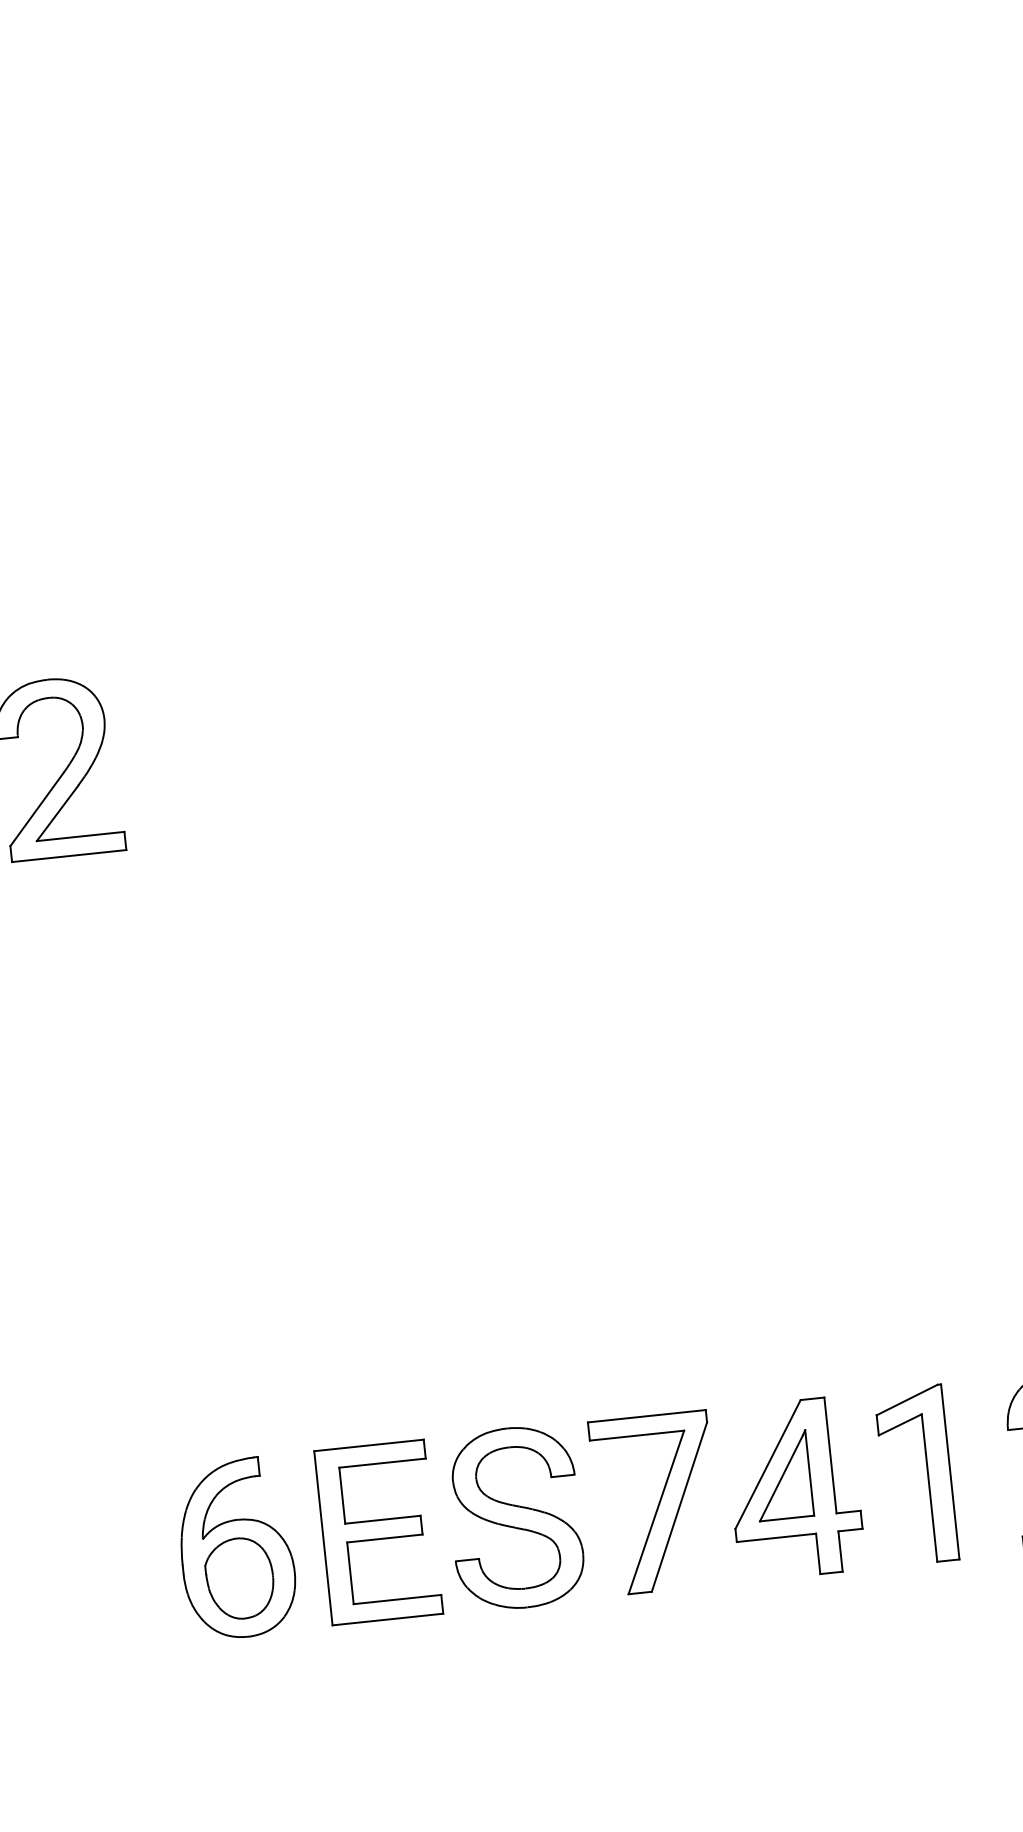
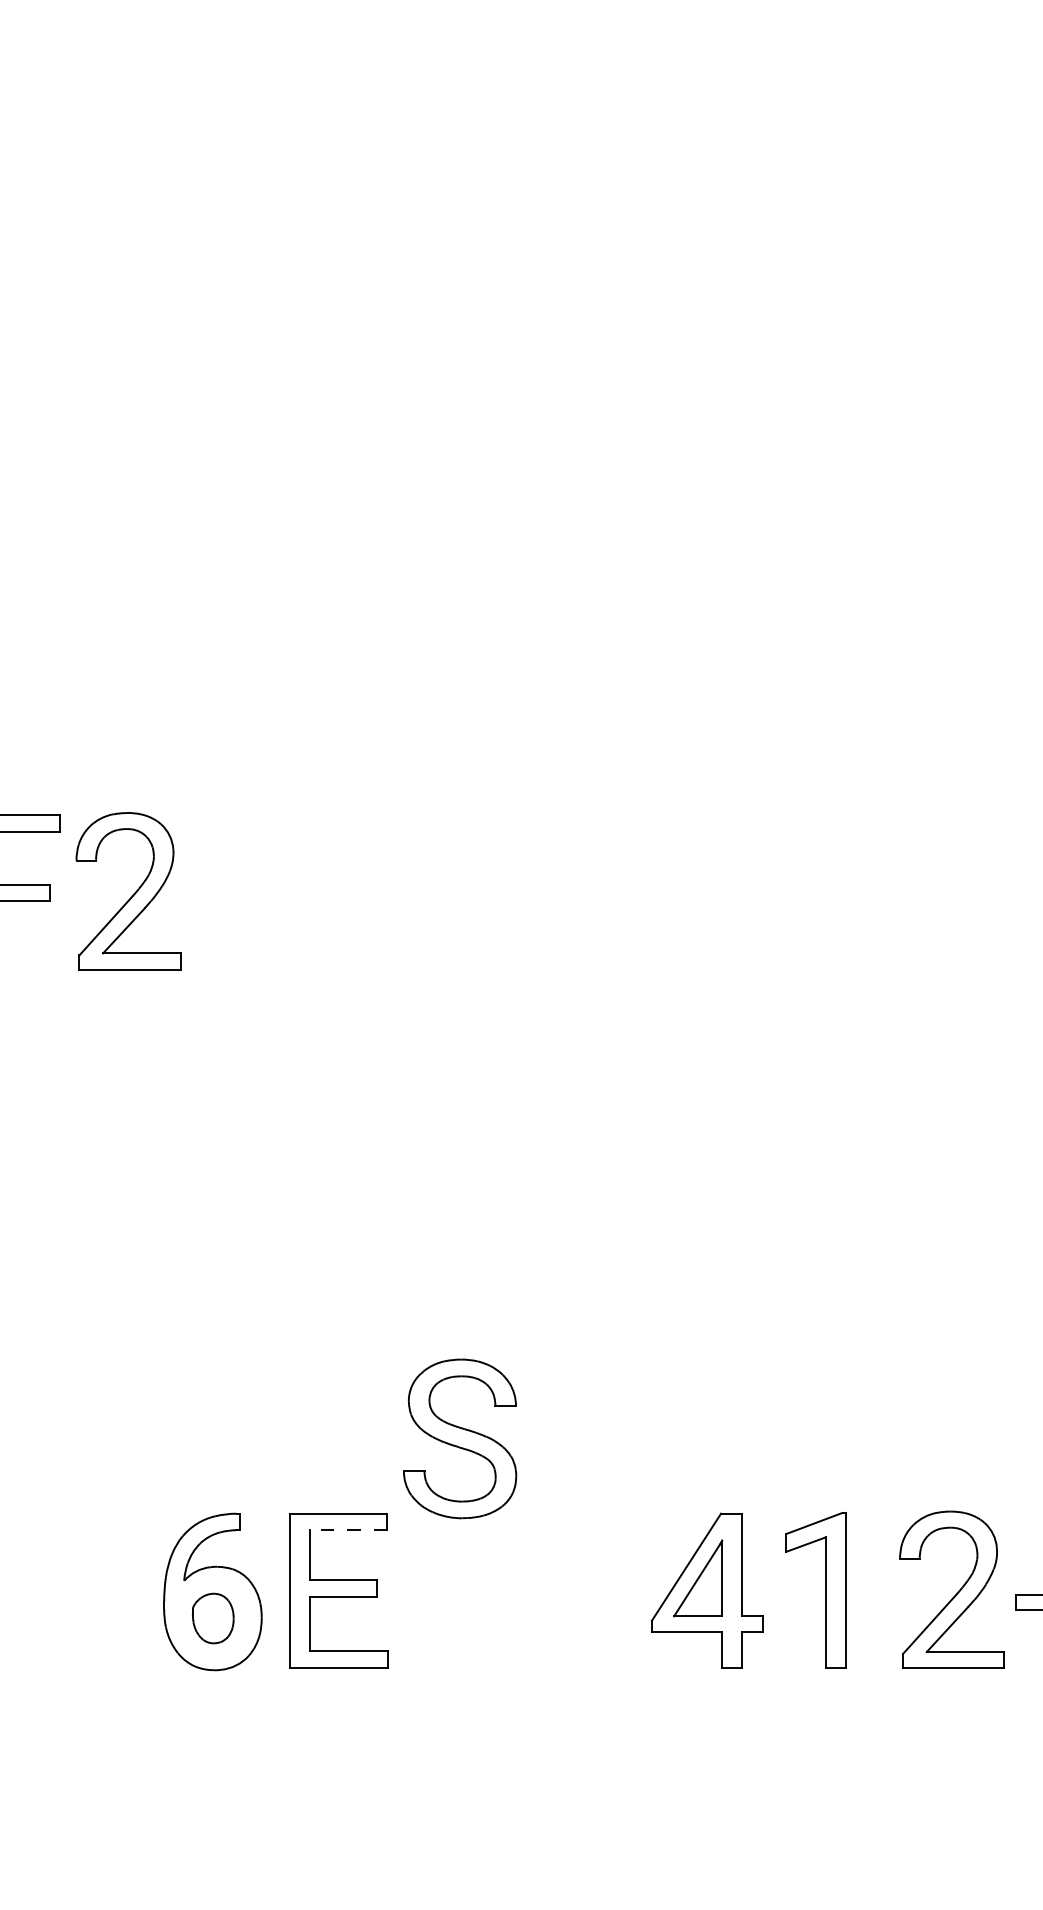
line: (382, 1463) -> (348, 1530), solid -> dashed
part: (655, 1504) -> (584, 1591), removed
part: (515, 1517) -> (460, 1438), moved
part: (240, 1578) -> (213, 1618), size x0.7

